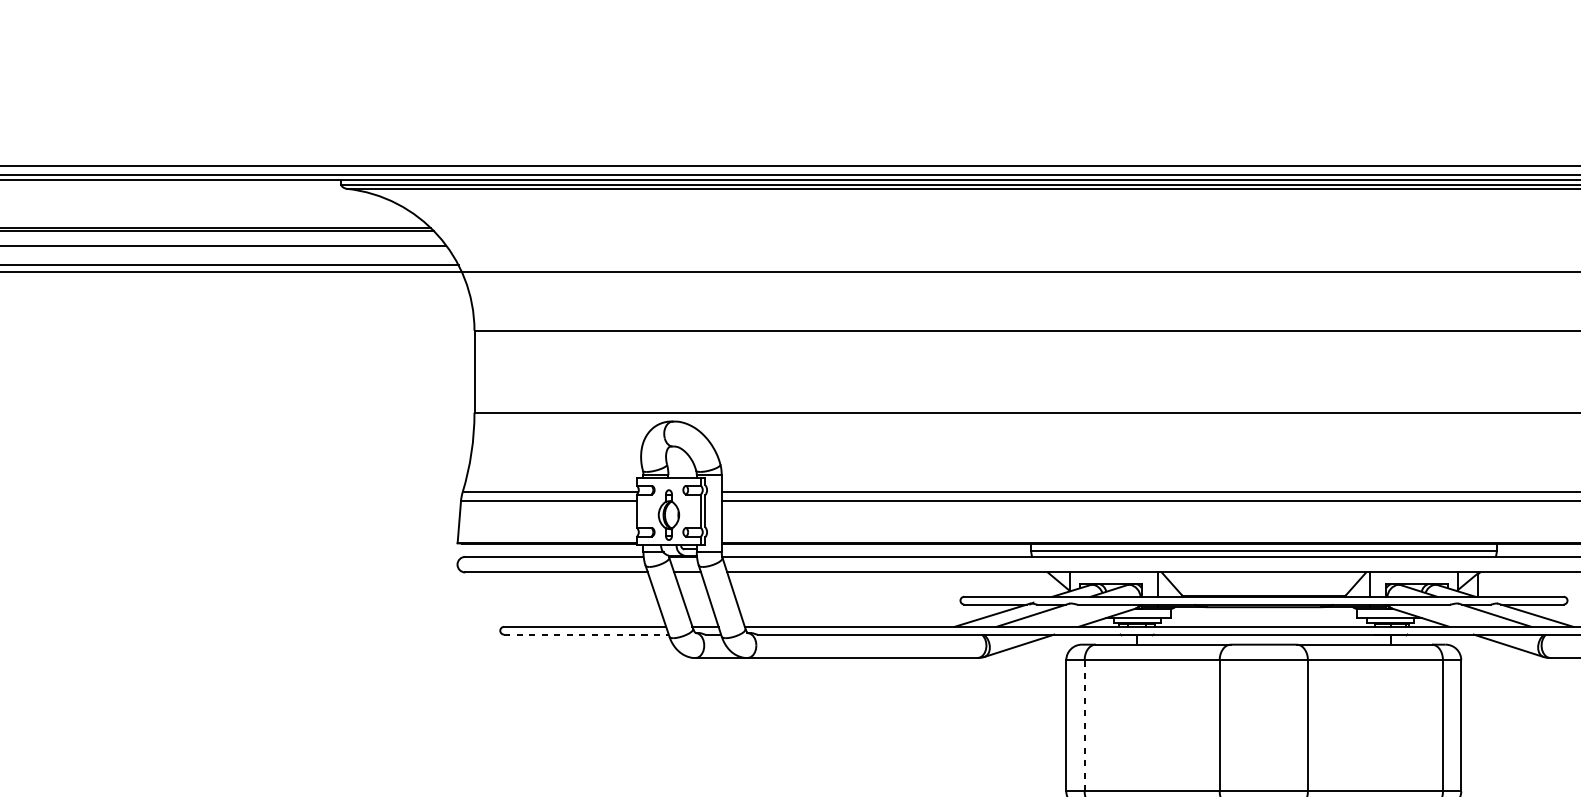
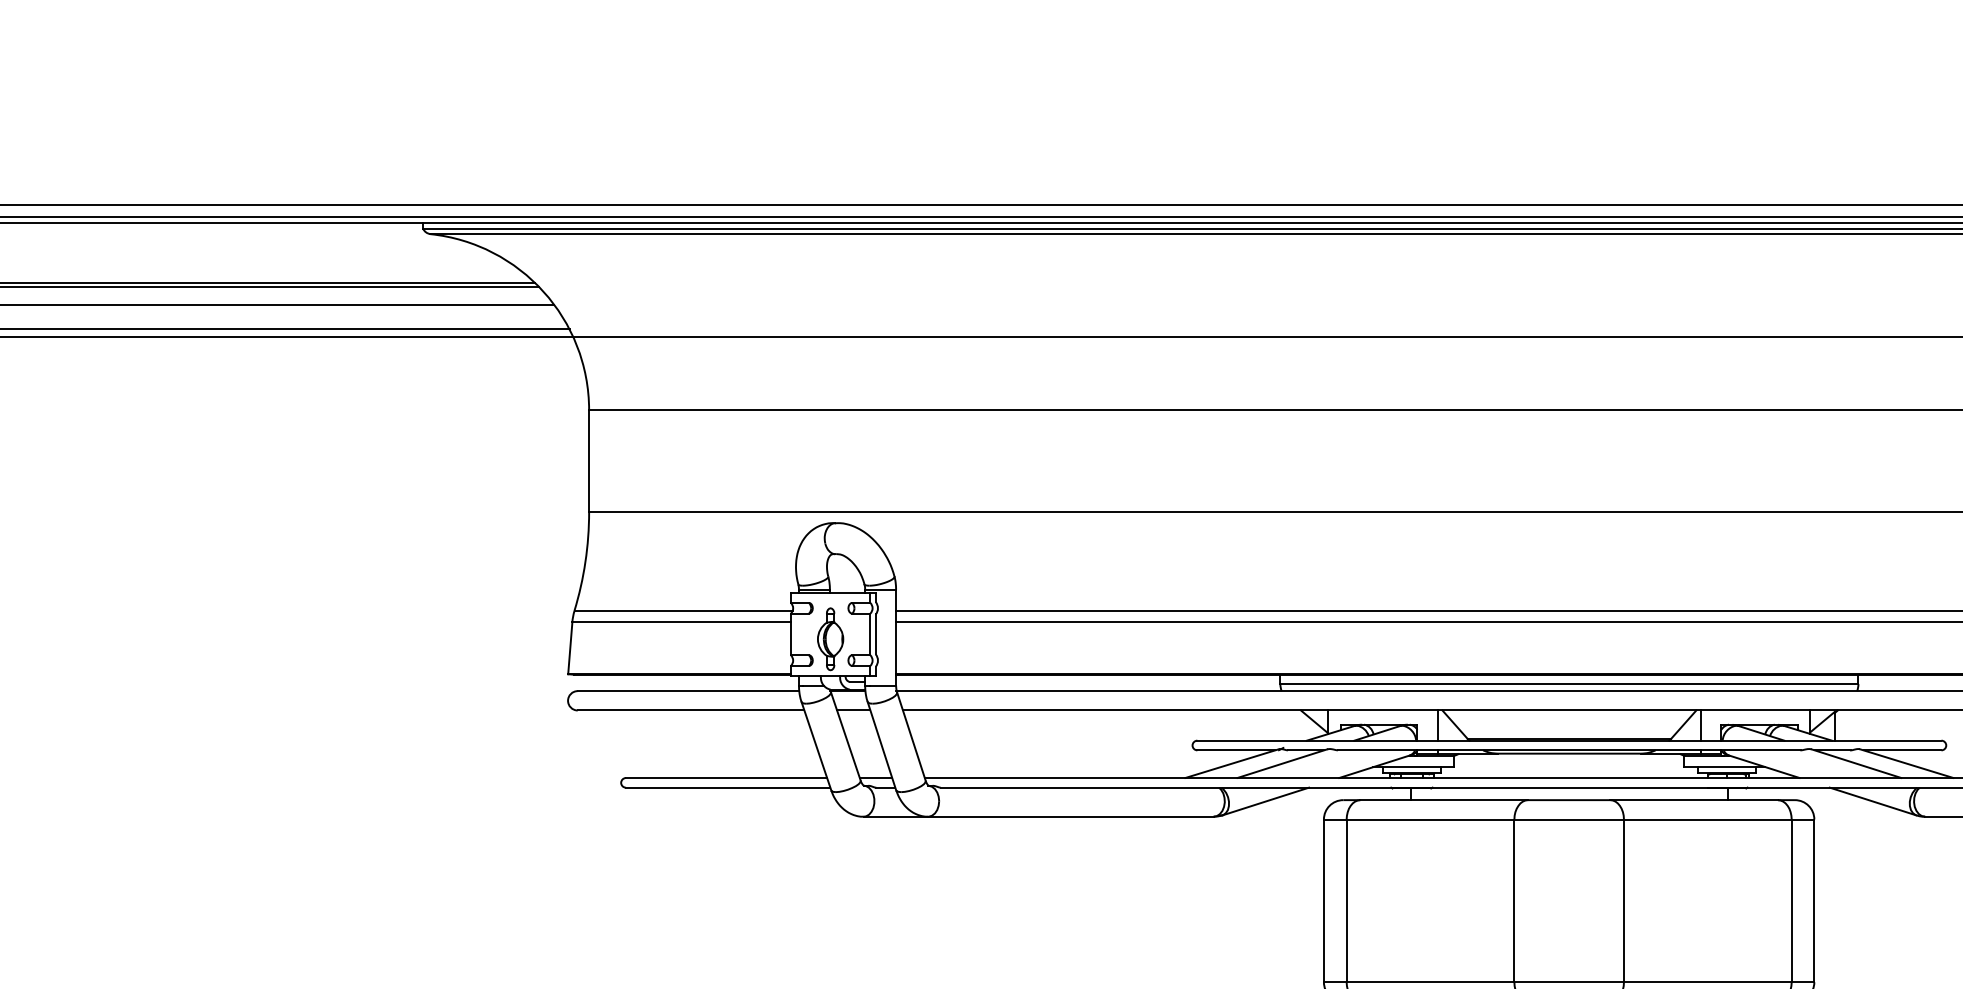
line: (586, 634) -> (728, 787), dashed -> solid
line: (1084, 725) -> (1346, 900), dashed -> solid

